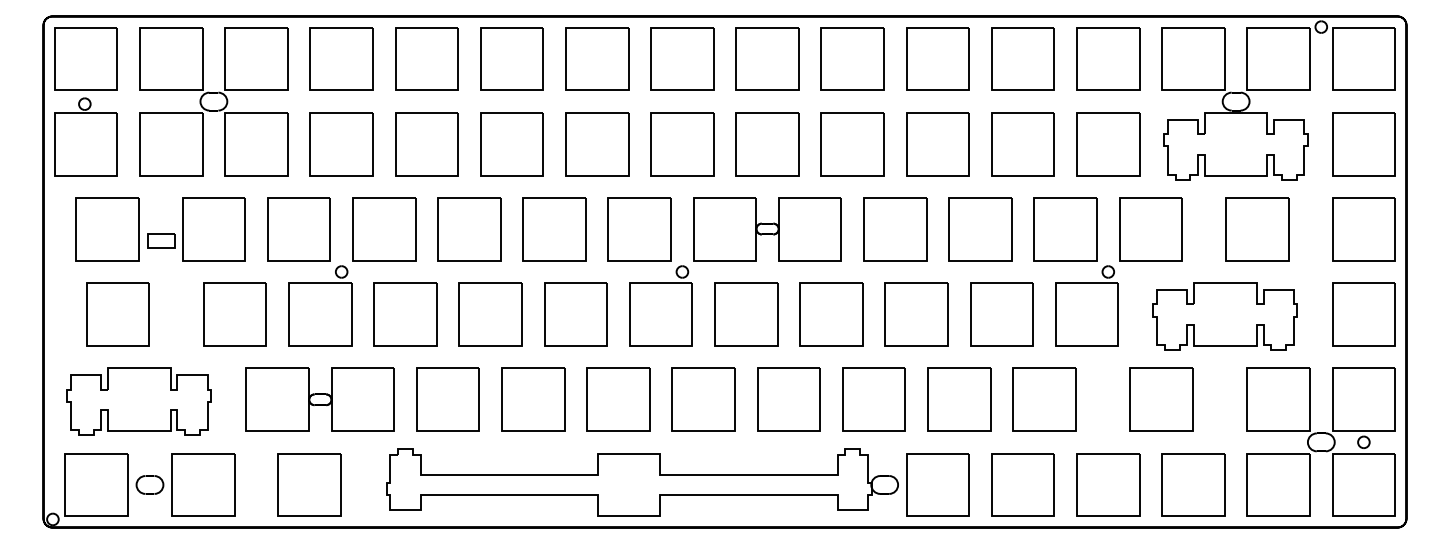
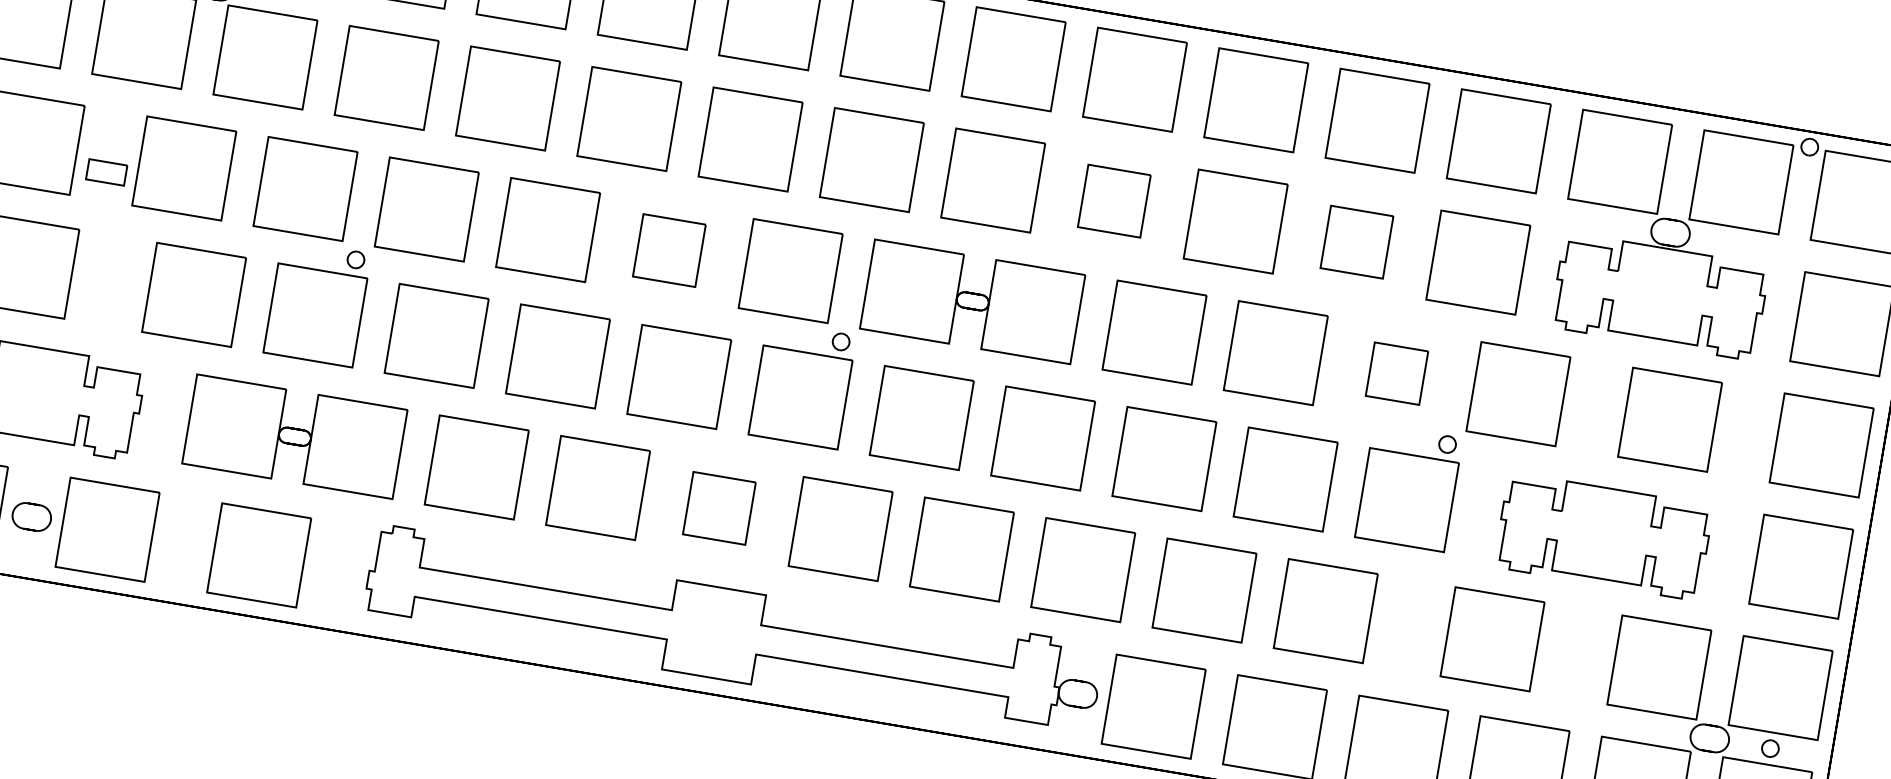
part: (852, 144) -> (1114, 201), size x0.7
part: (1022, 144) -> (1356, 242), size x0.7
part: (554, 229) -> (669, 250), size x0.7
part: (1065, 229) -> (1396, 373), size x0.6
part: (618, 399) -> (719, 508), size x0.7

